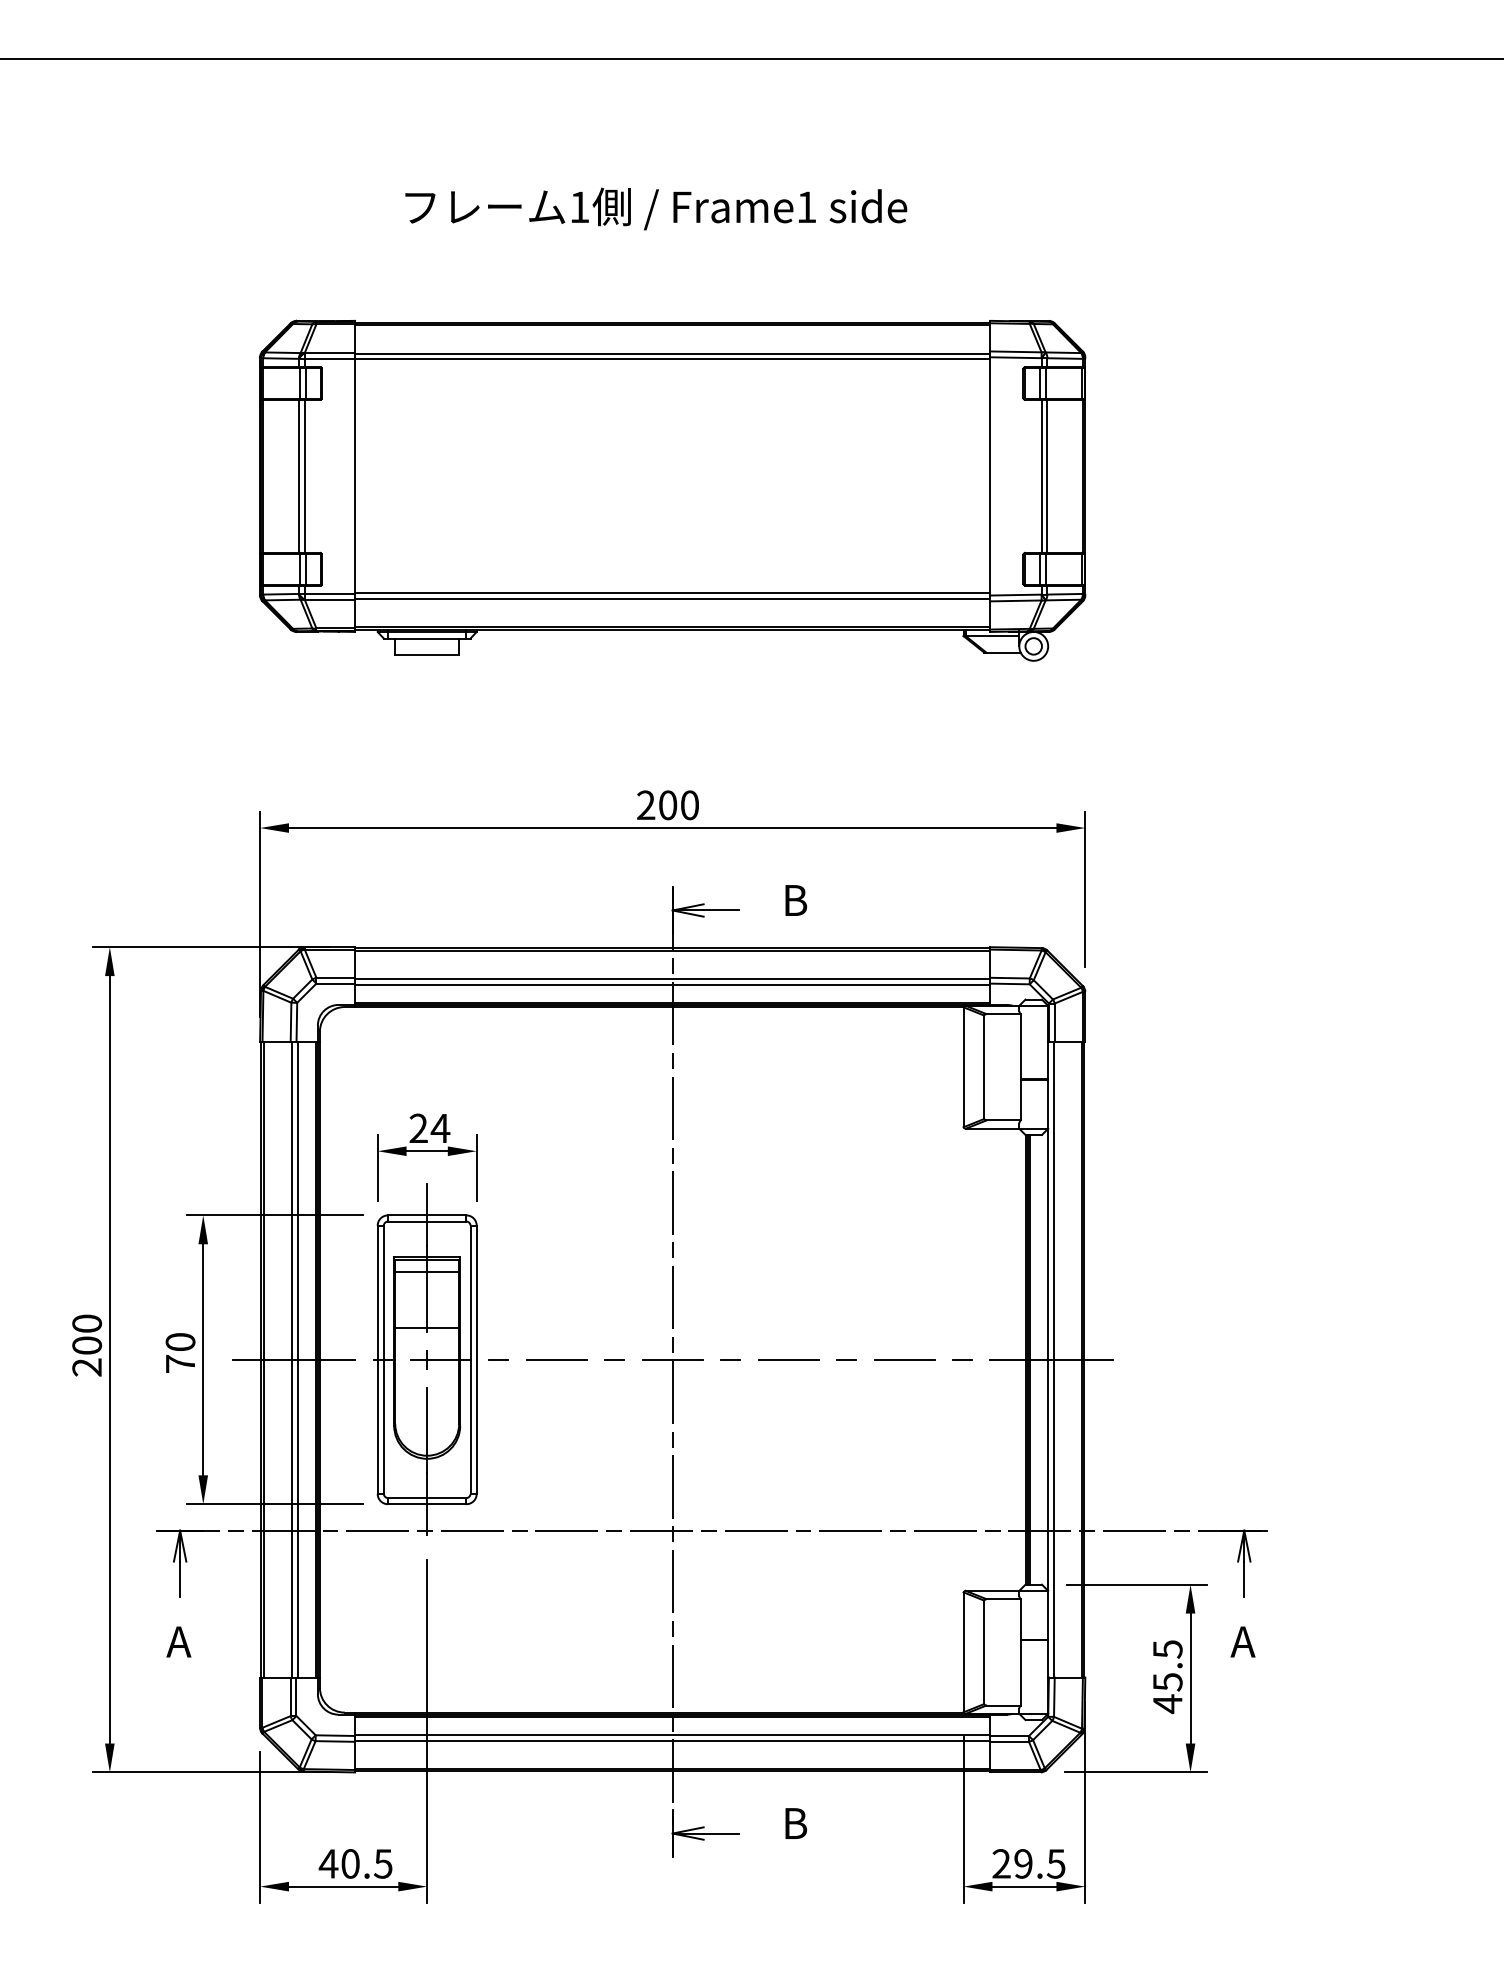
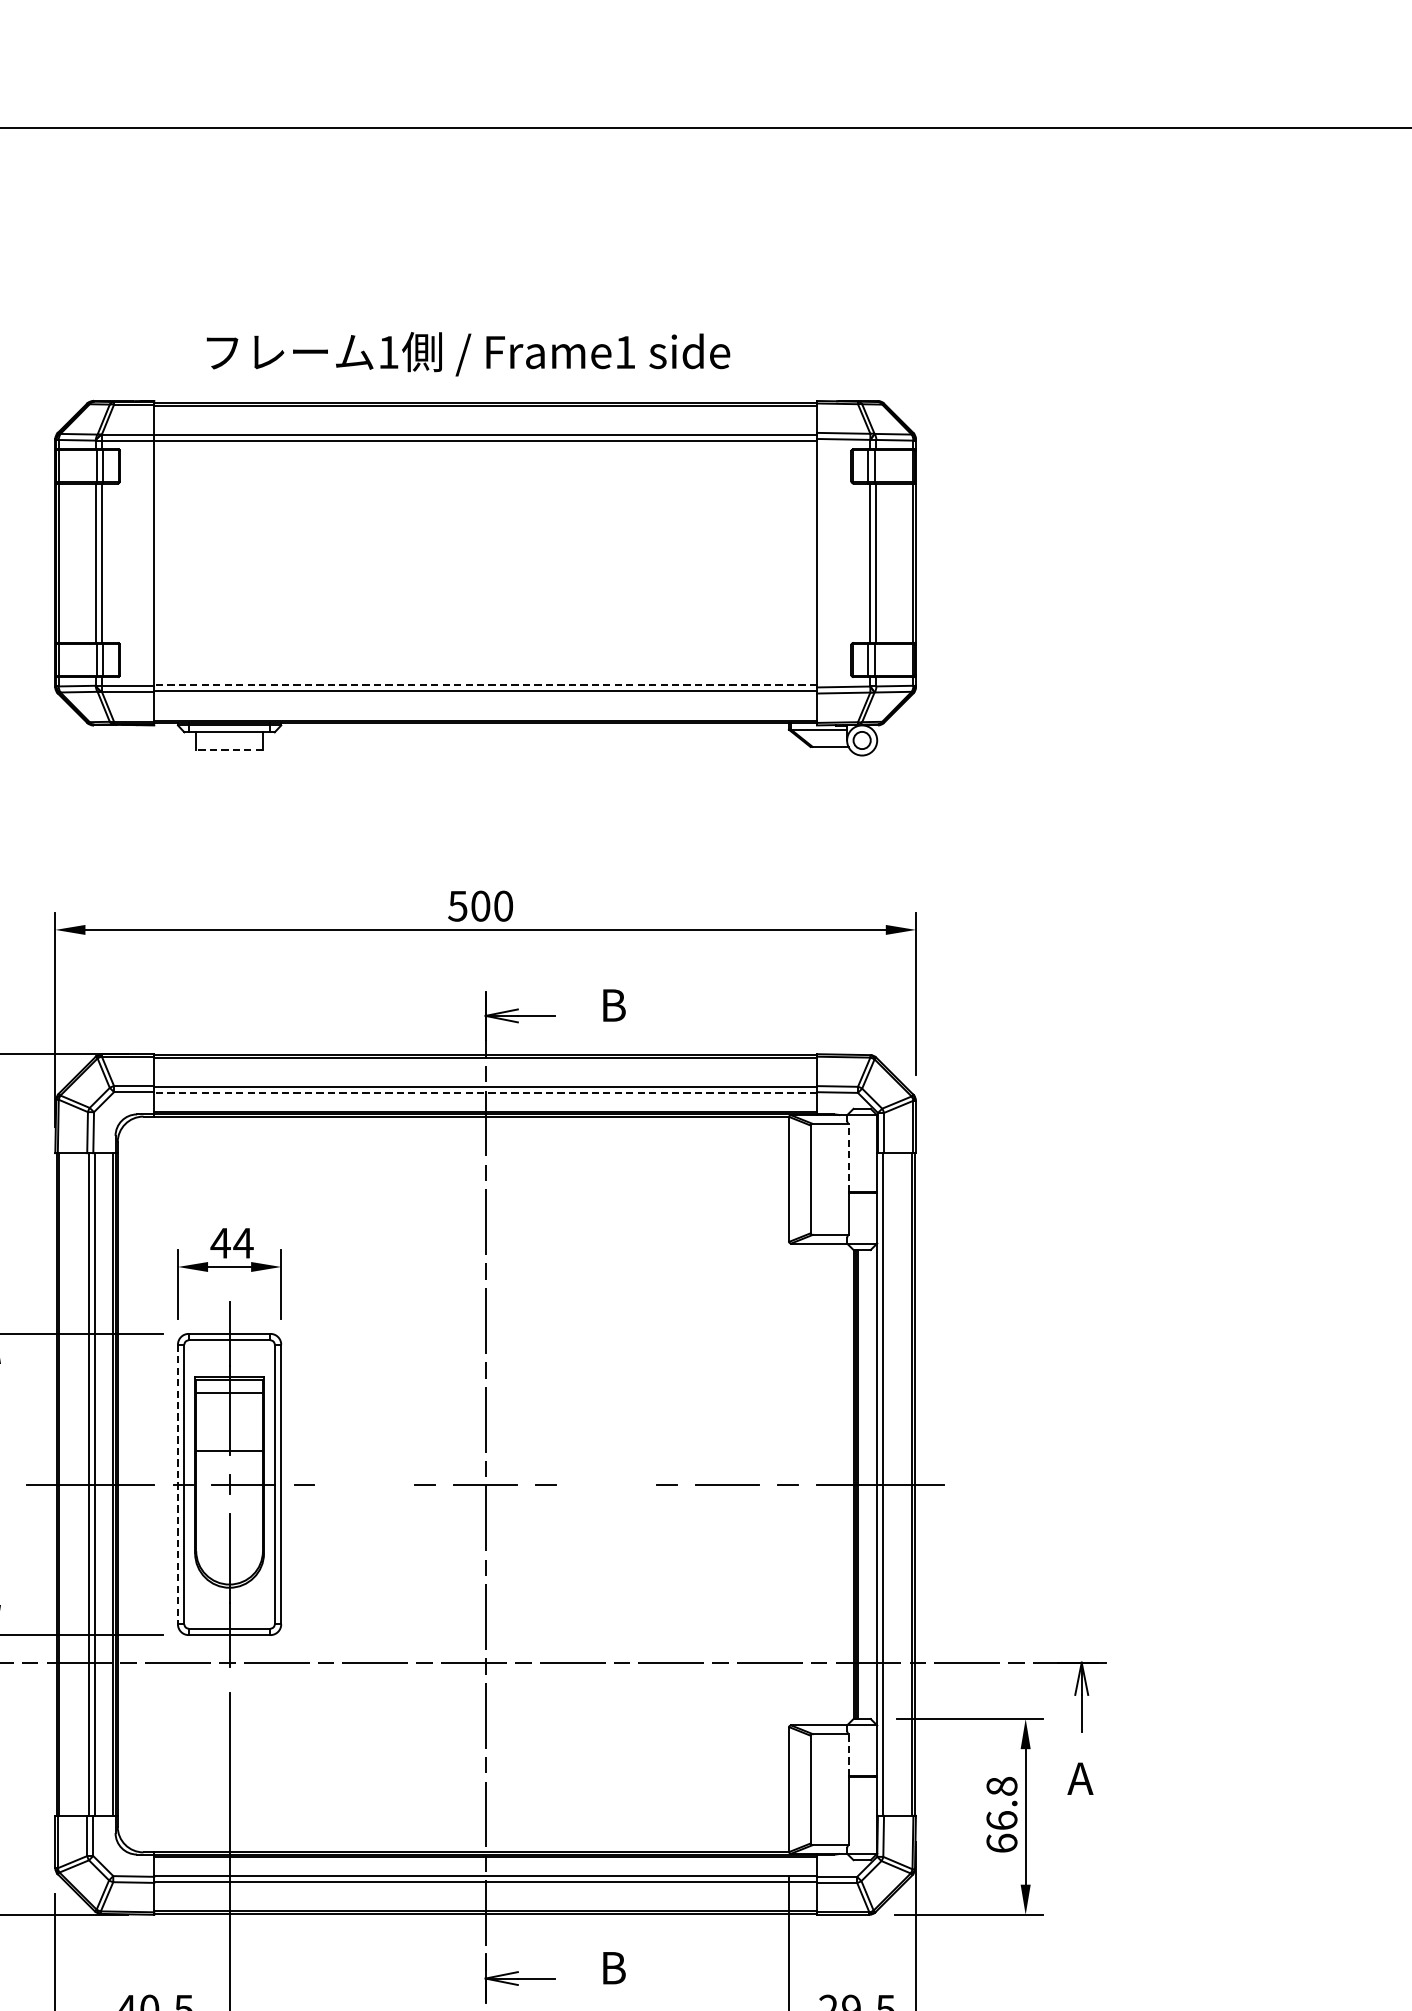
text: (656, 208) -> (468, 353), moved
line: (672, 593) -> (485, 685), solid -> dashed
line: (427, 655) -> (229, 749), solid -> dashed
text: (645, 805) -> (457, 906), 200 -> 500
line: (672, 984) -> (485, 1093), solid -> dashed
line: (1020, 1046) -> (848, 1157), solid -> dashed
text: (418, 1127) -> (220, 1242), 24 -> 44
line: (556, 1359) -> (364, 1484), removed
line: (788, 1359) -> (606, 1484), removed
line: (377, 1360) -> (177, 1485), solid -> dashed
line: (1020, 1618) -> (848, 1754), solid -> dashed
text: (1167, 1677) -> (1001, 1815), 45.5 -> 66.8

